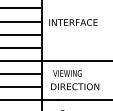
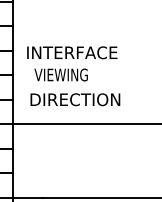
text: (75, 80) -> (76, 88), moved

